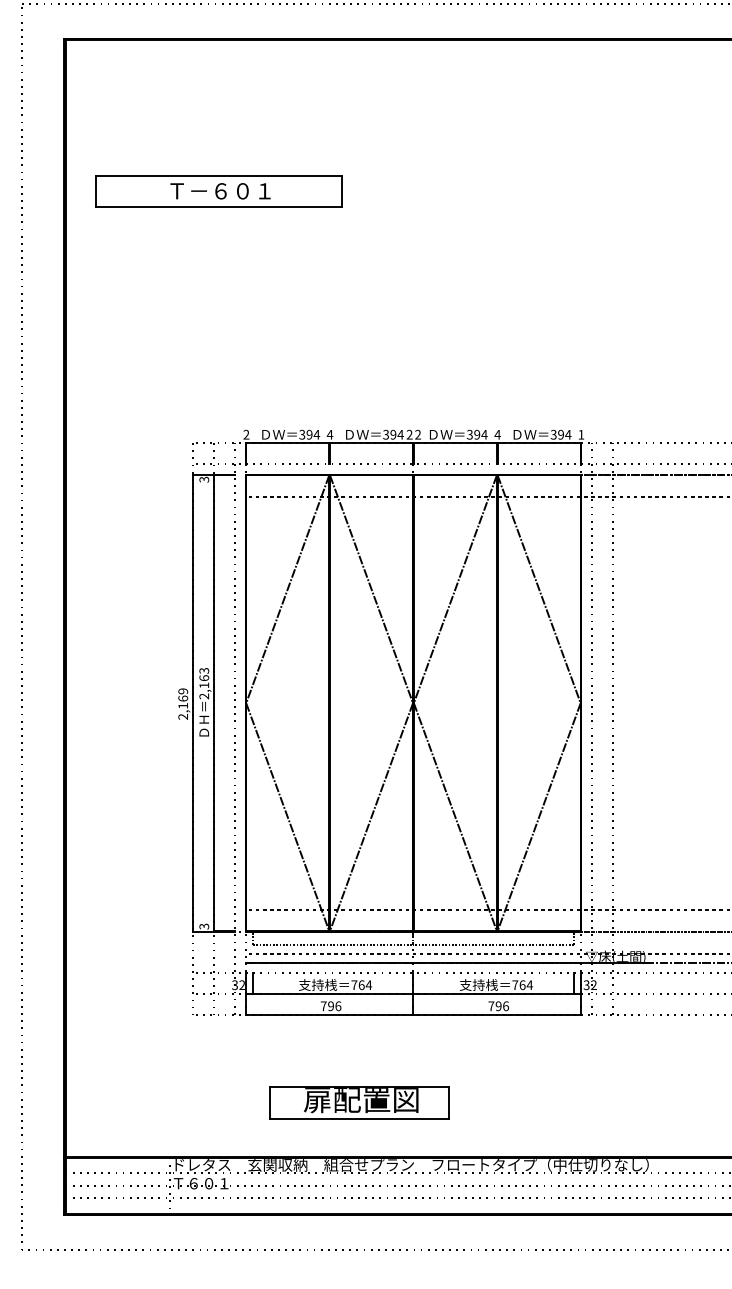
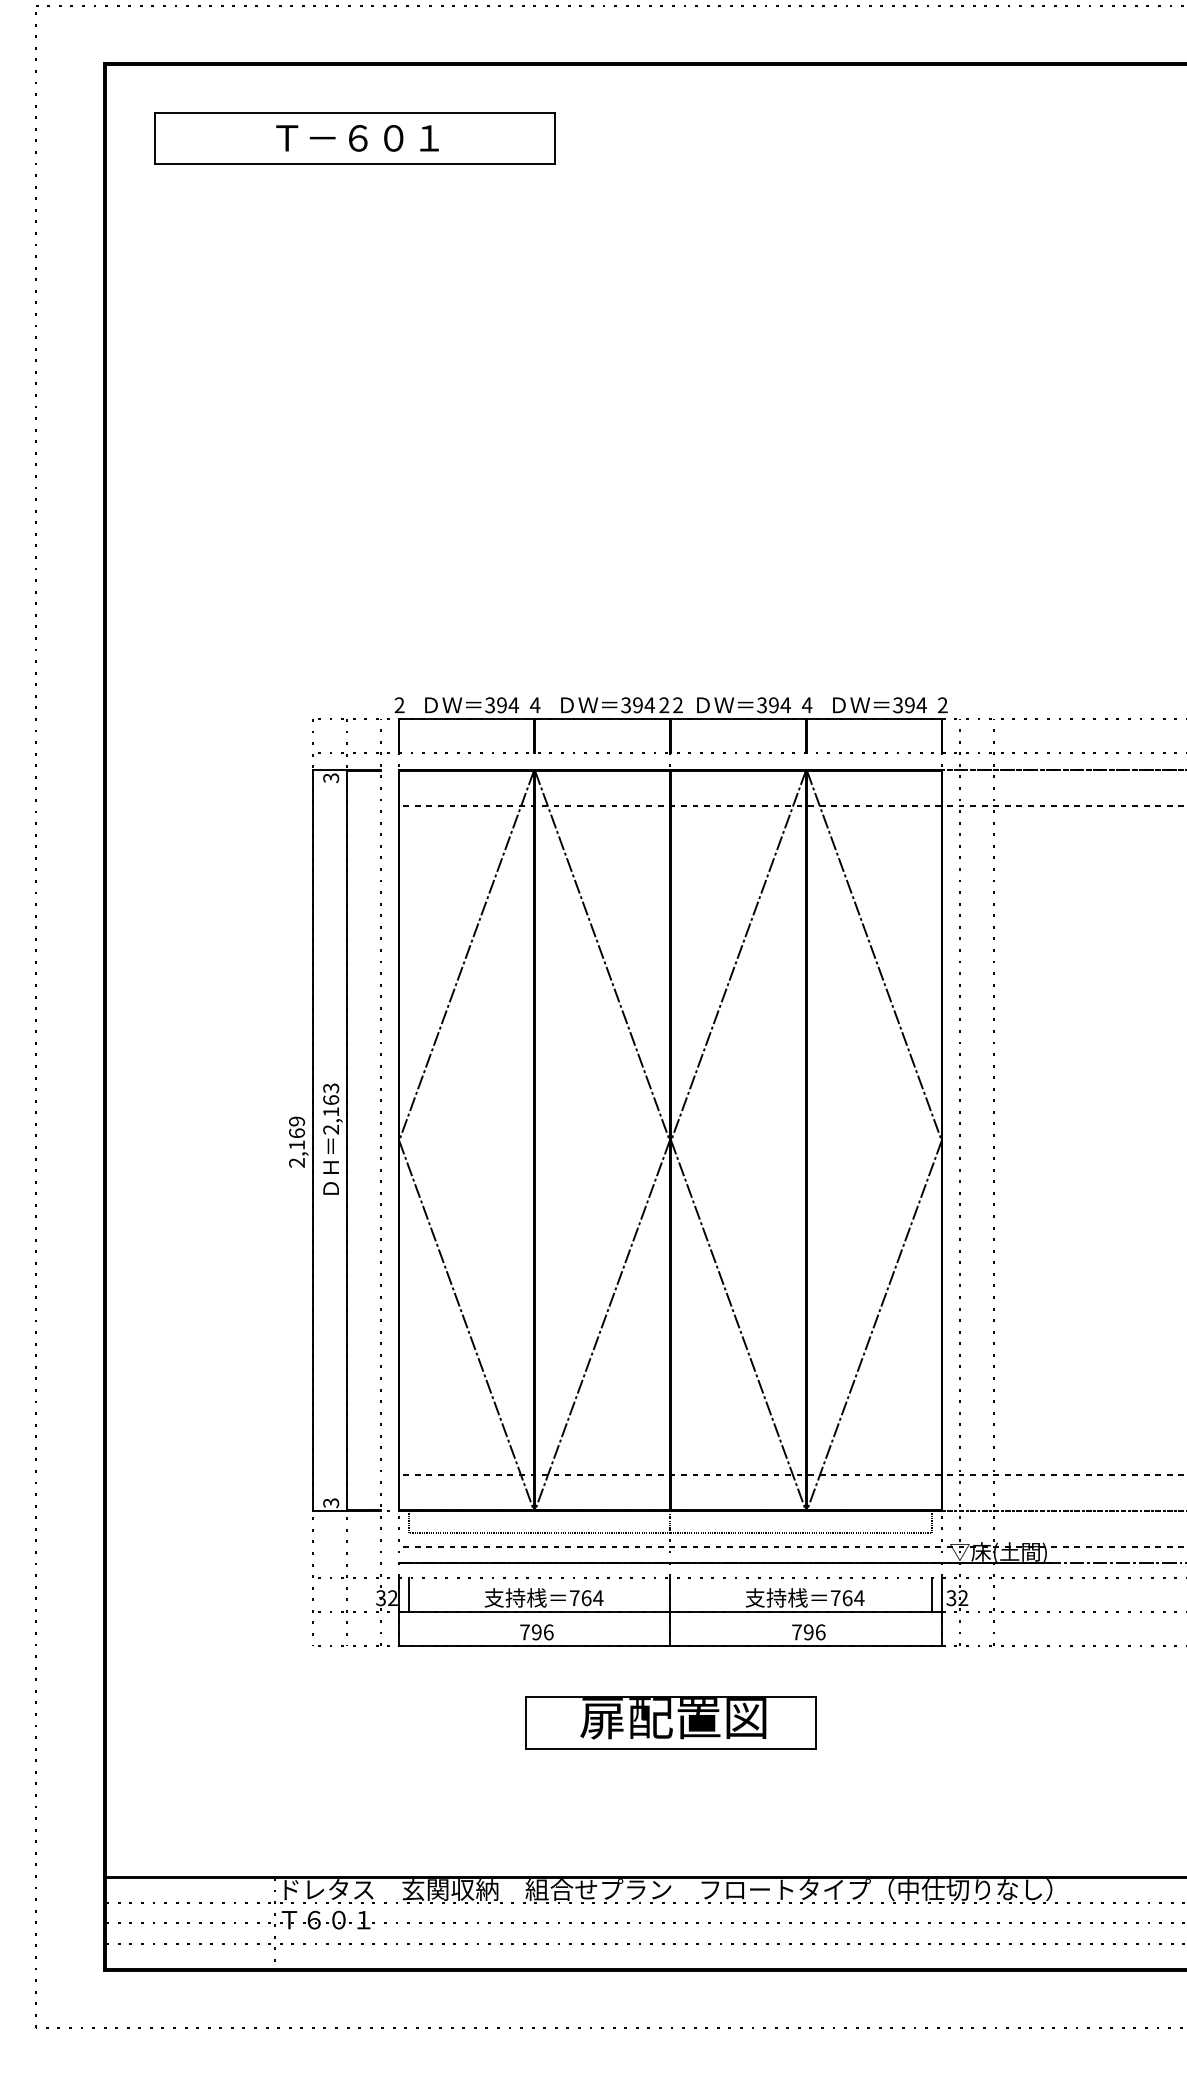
part: (218, 191) -> (354, 138), moved
text: (581, 434) -> (943, 704), 1 -> 2
part: (359, 1102) -> (670, 1721), moved

